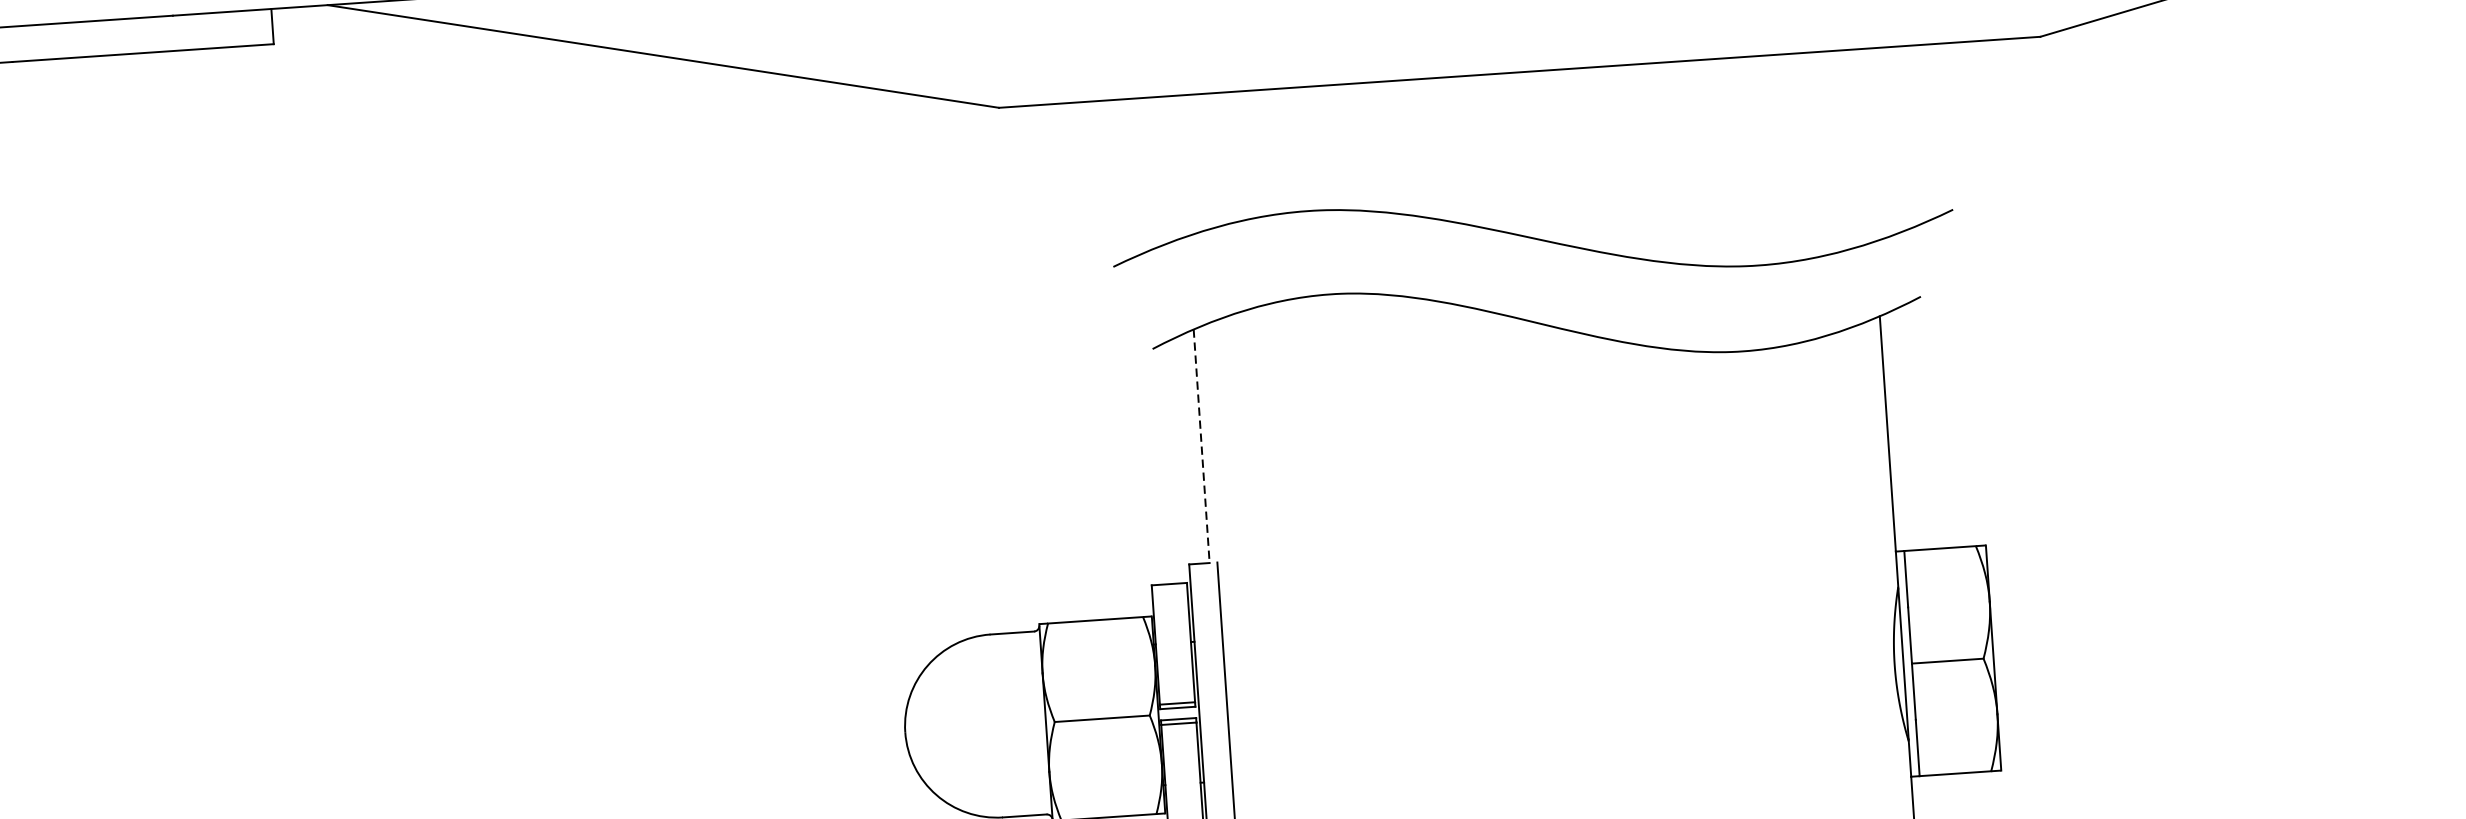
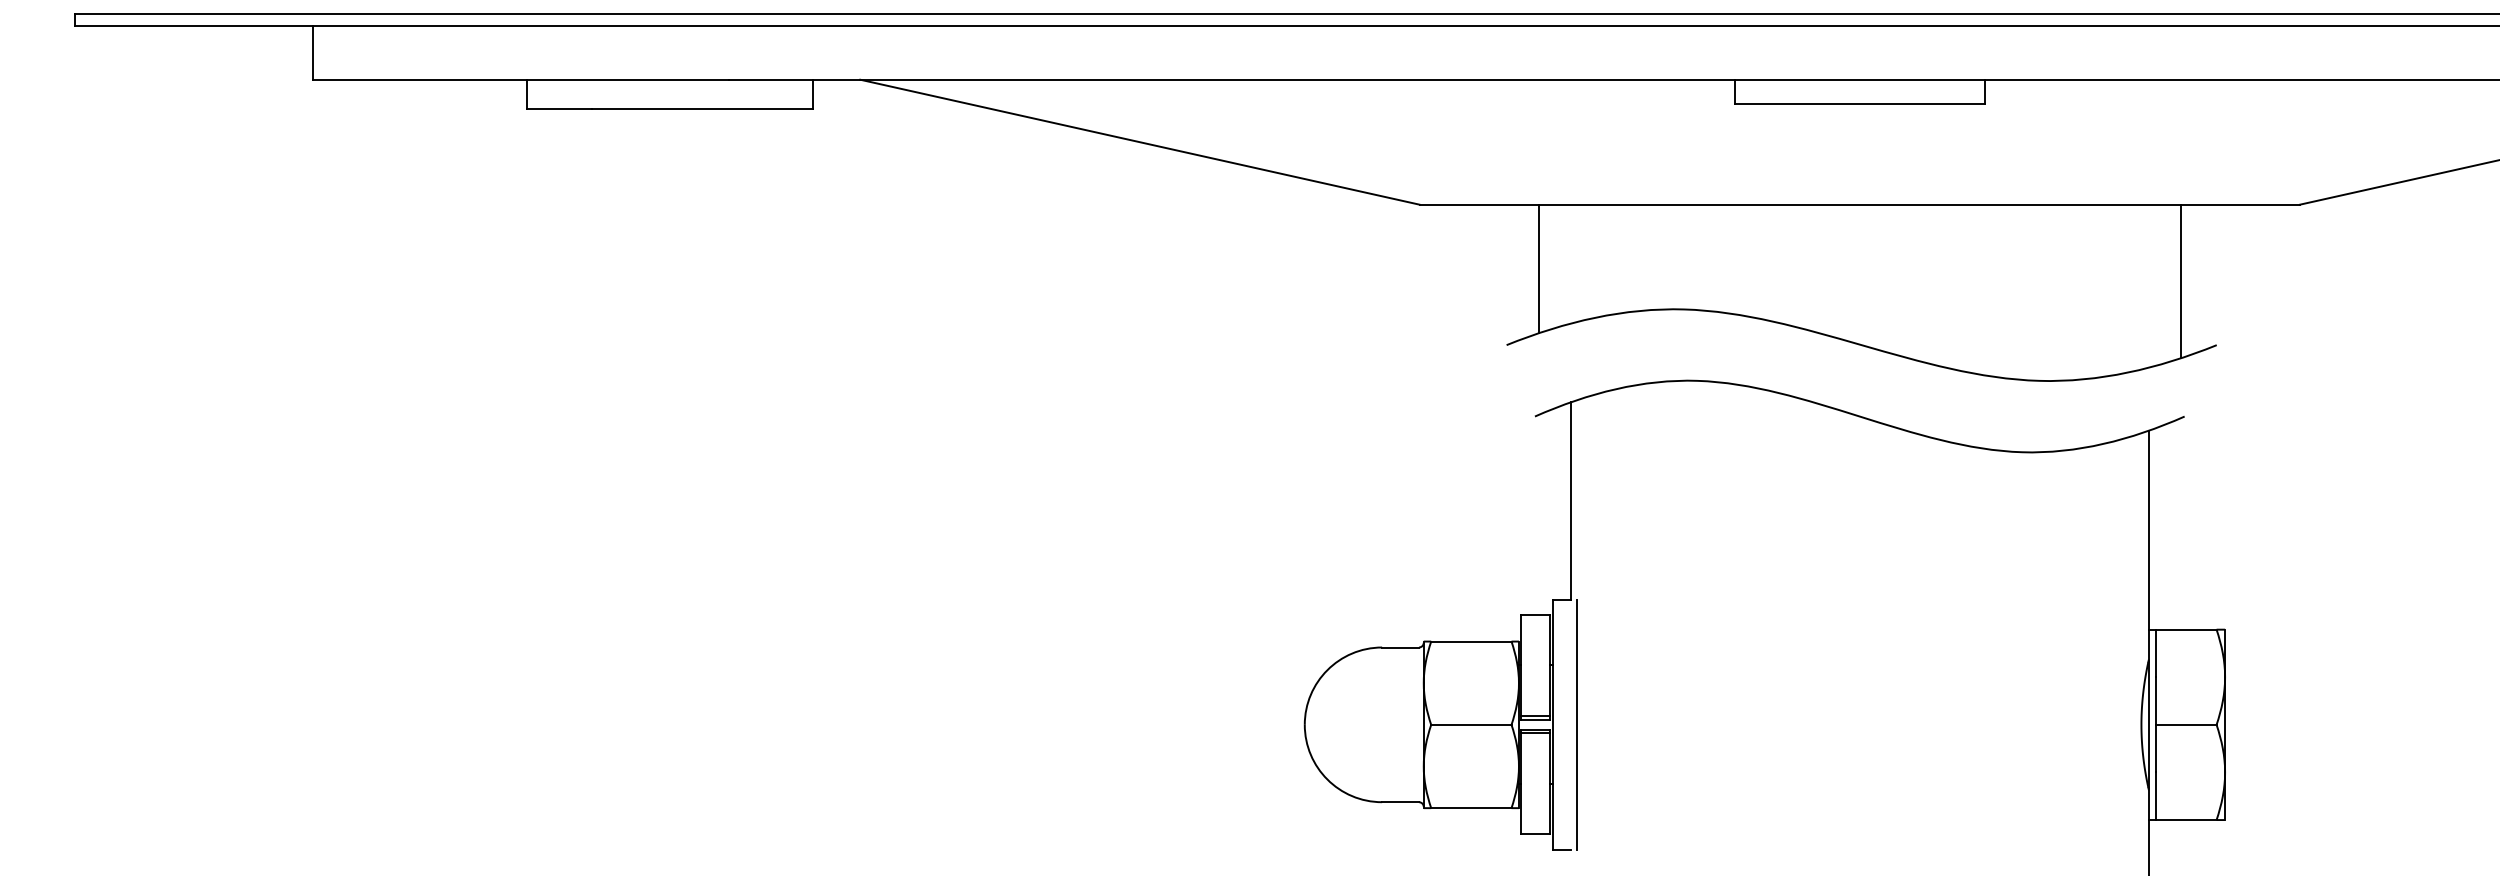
line: (1906, 137) -> (2181, 281), added
line: (1144, 173) -> (1538, 268), added
line: (1201, 446) -> (1570, 501), dashed -> solid

